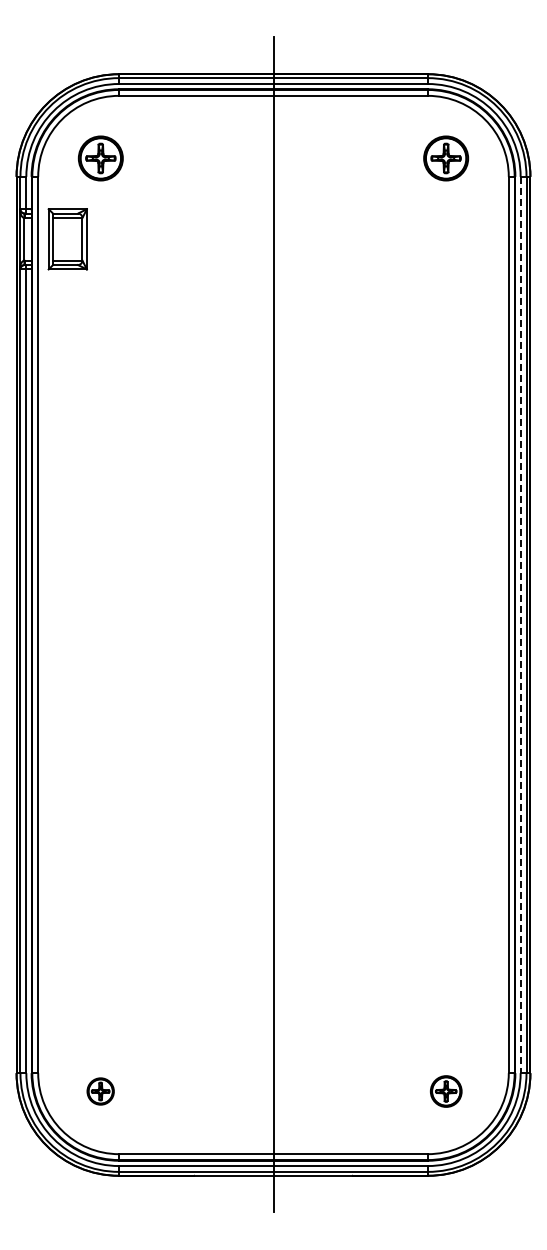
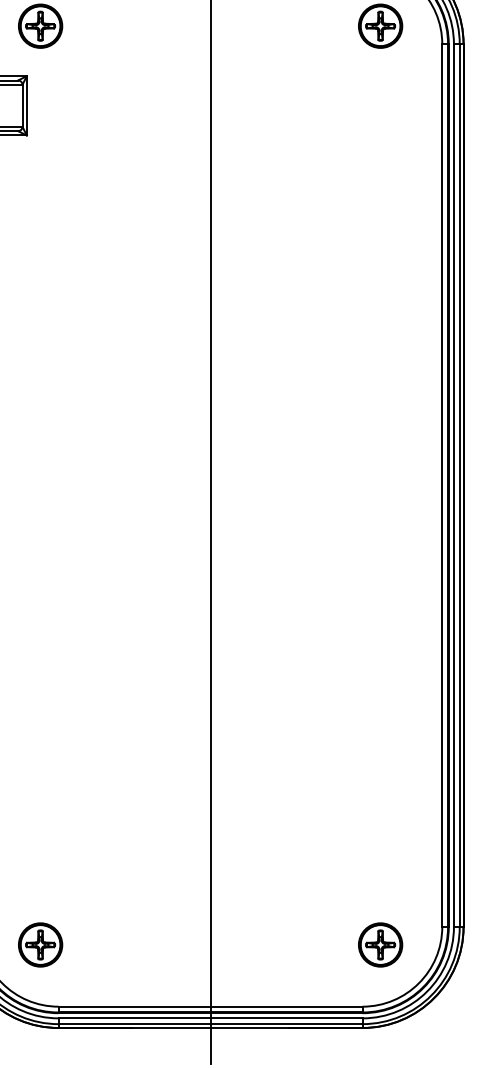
line: (520, 625) -> (453, 486), dashed -> solid
part: (100, 1091) -> (40, 944), size x1.67
part: (446, 1091) -> (380, 944), size x1.43

